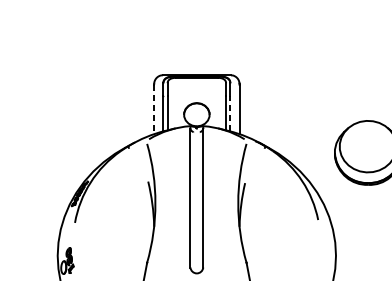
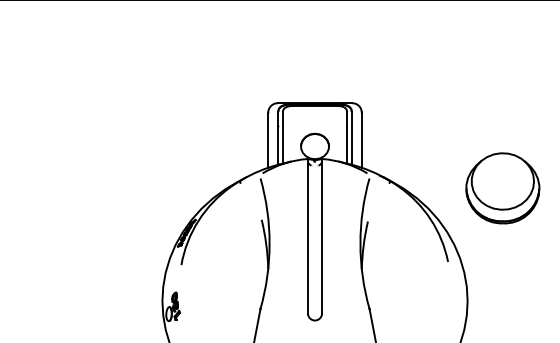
line: (154, 109) -> (268, 140), dashed -> solid
line: (230, 112) -> (351, 144), dashed -> solid

